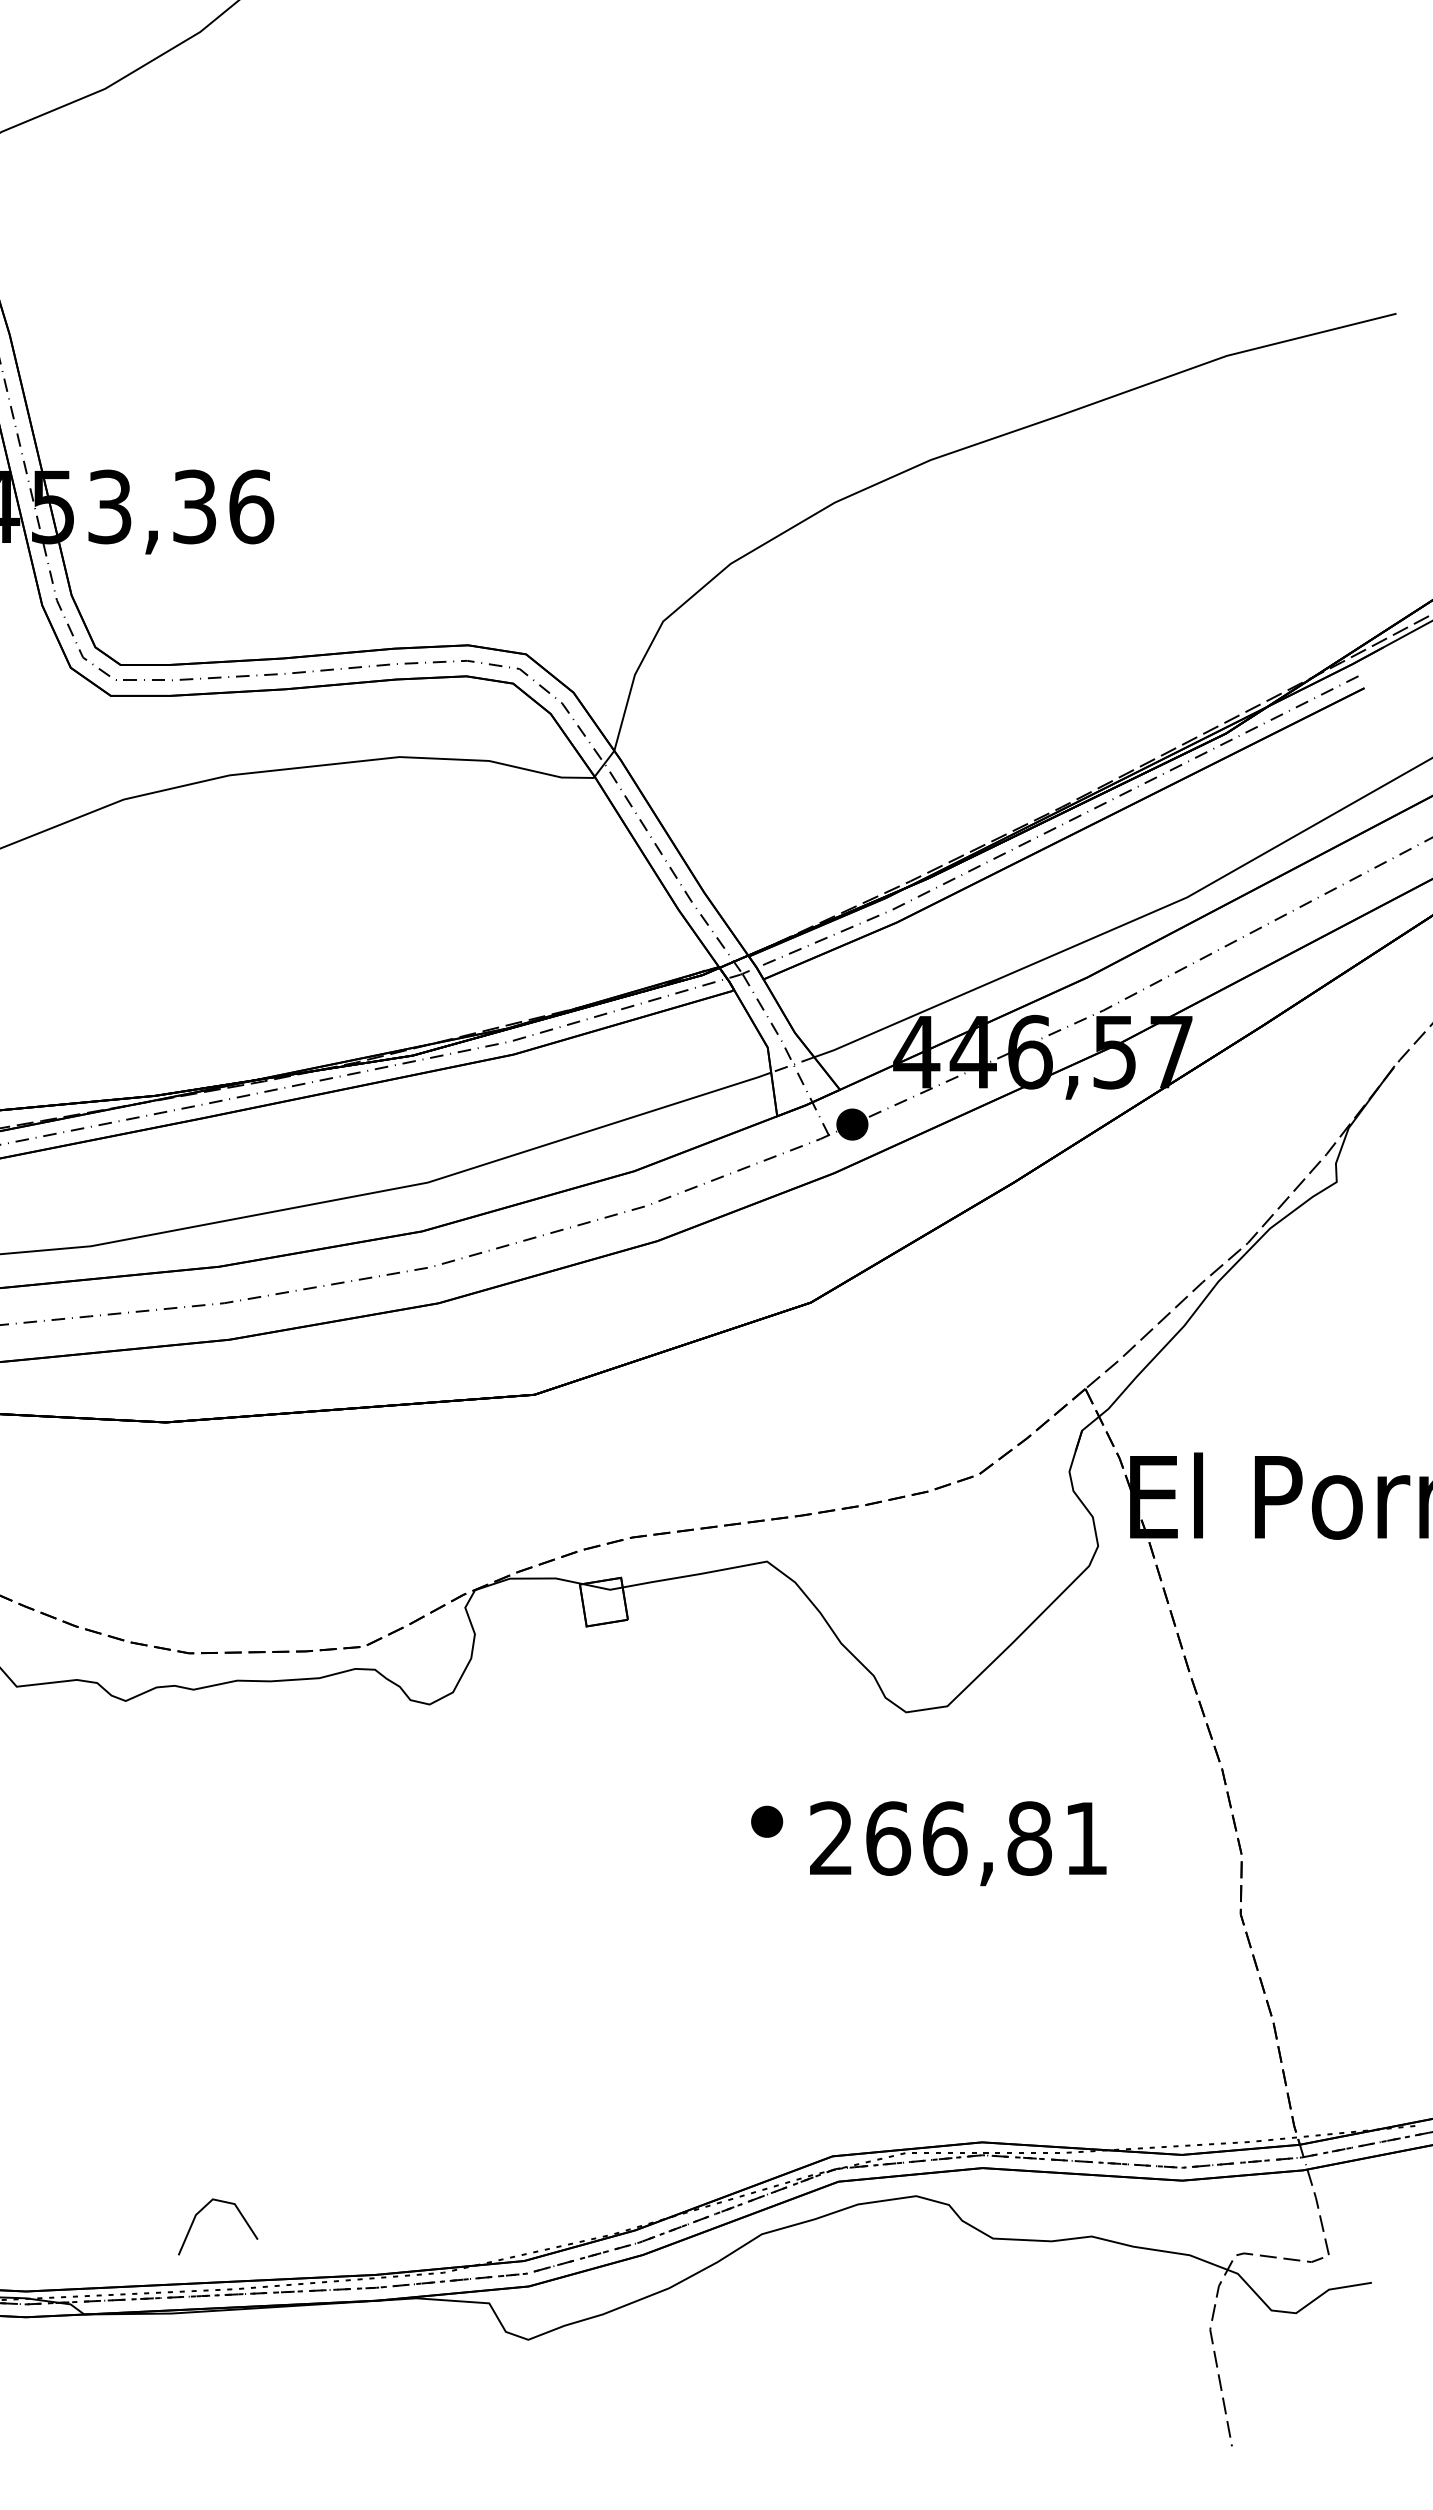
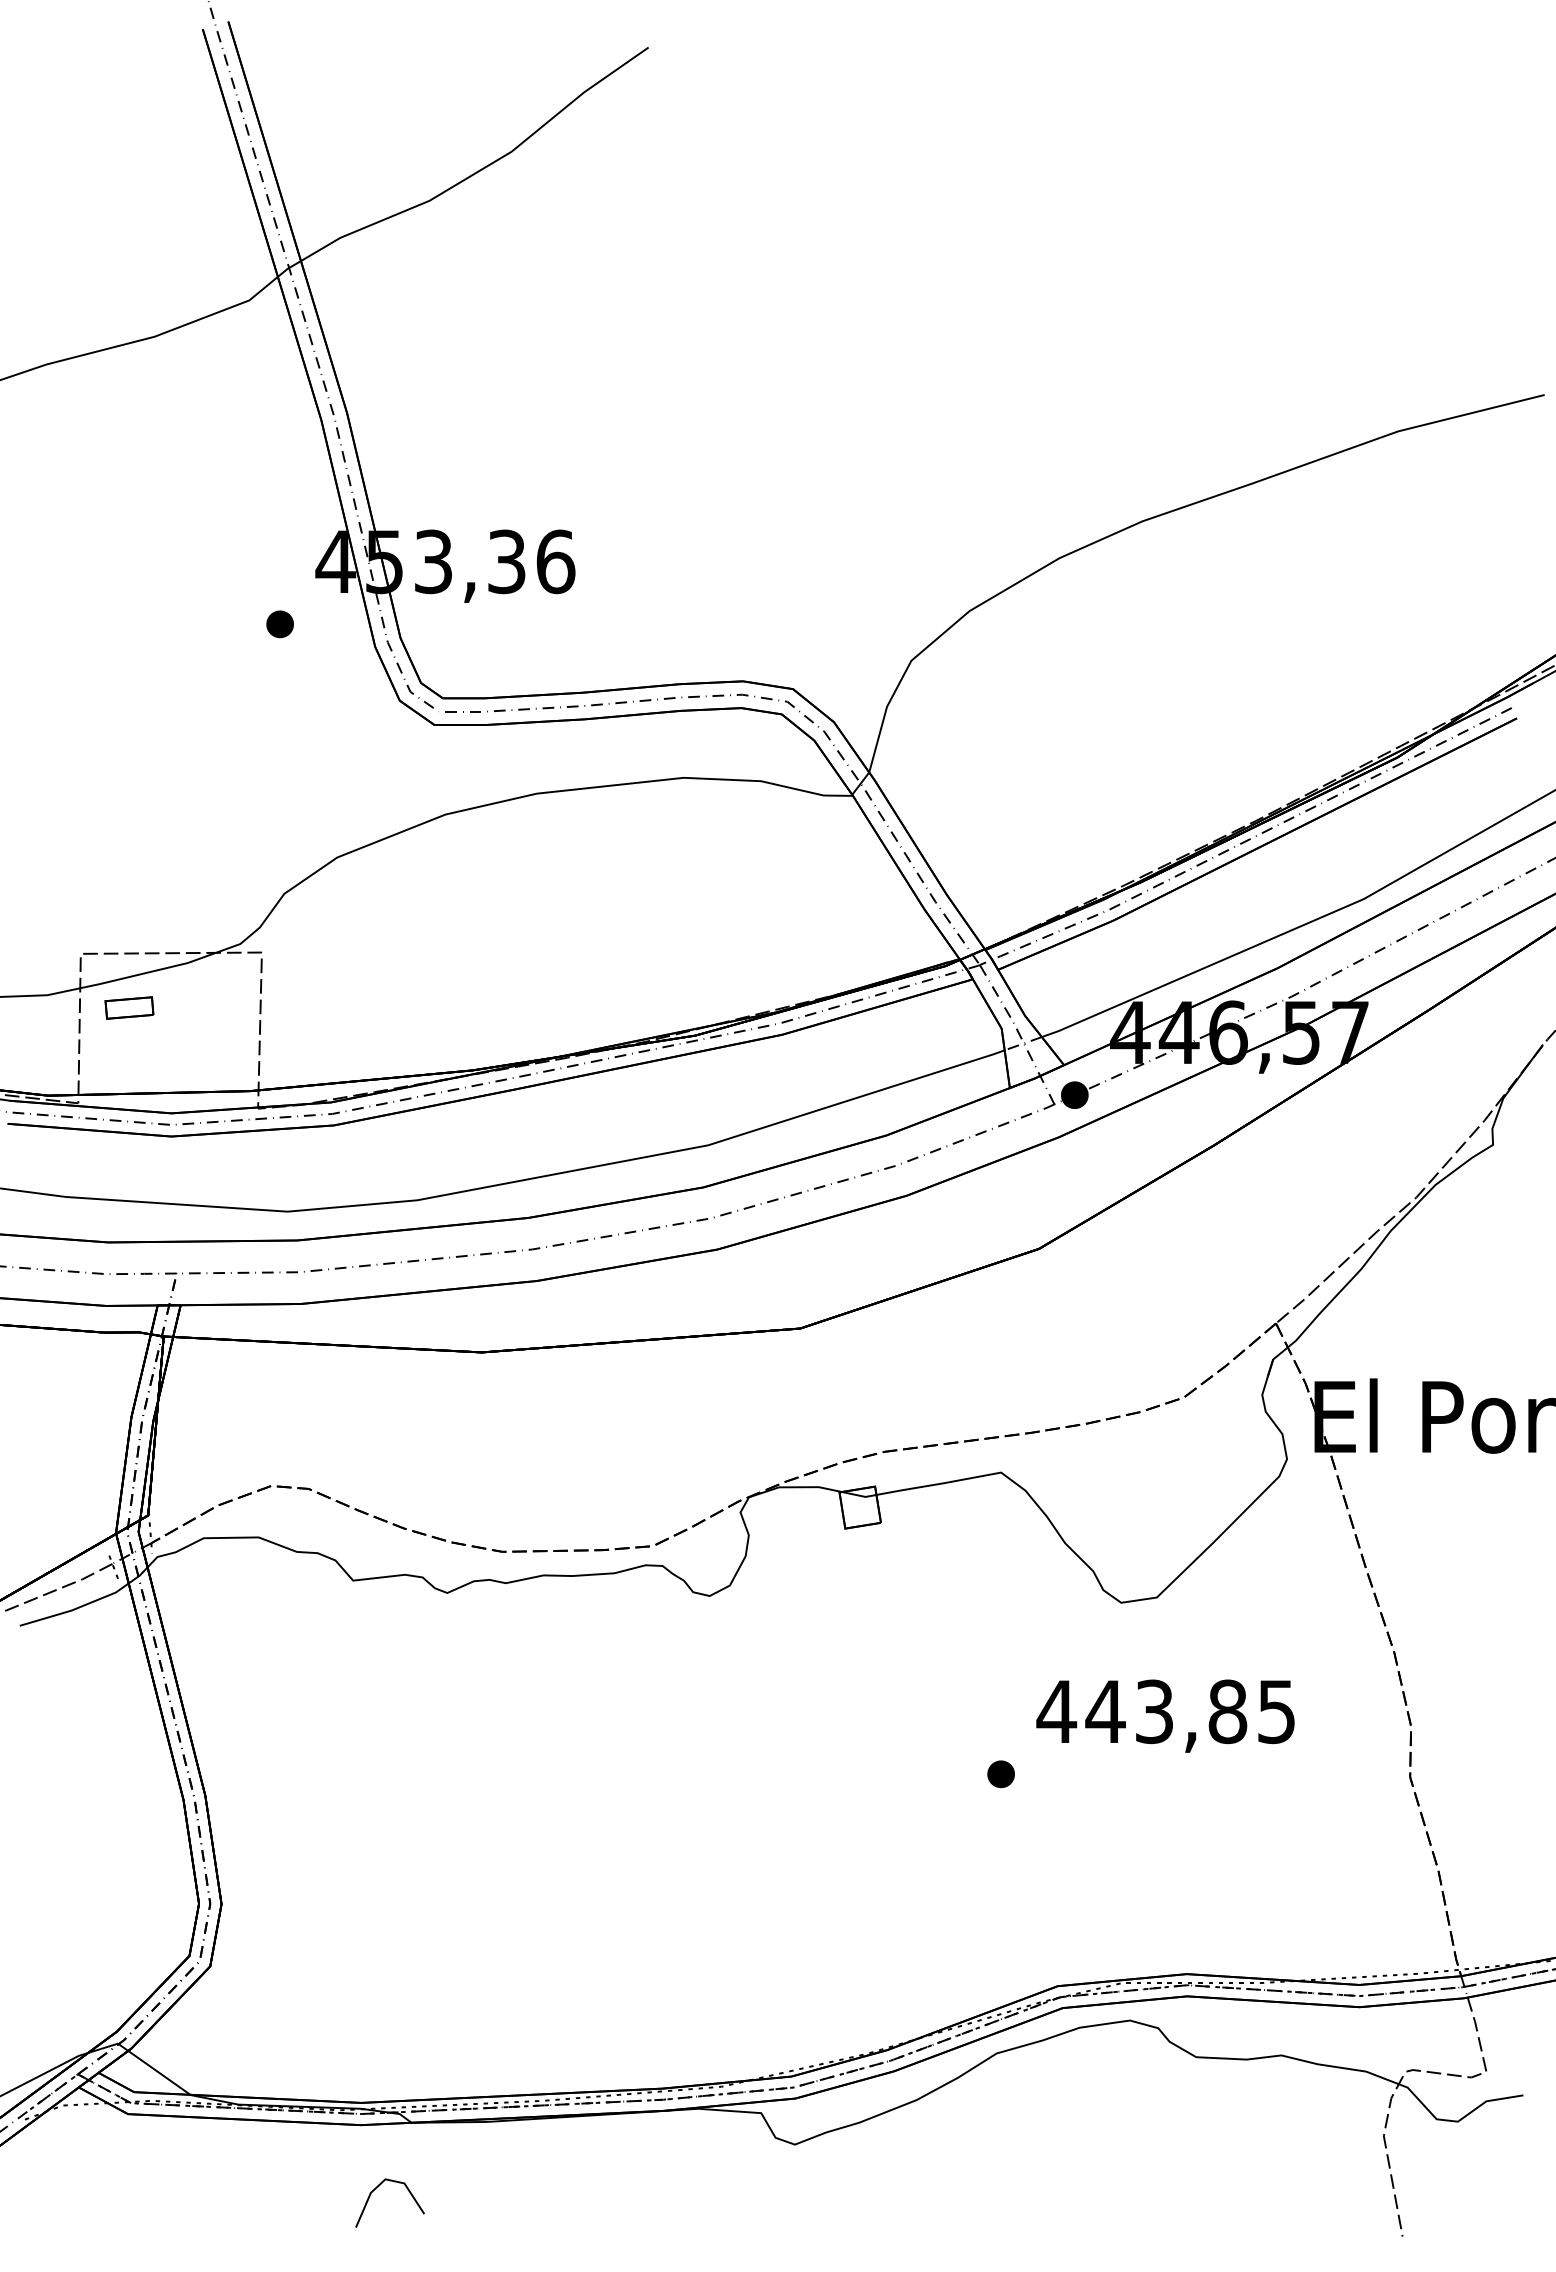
part: (766, 1822) -> (1000, 1774), moved
text: (957, 1838) -> (1165, 1711), 266,81 -> 443,85
line: (203, 2209) -> (377, 2188), moved

